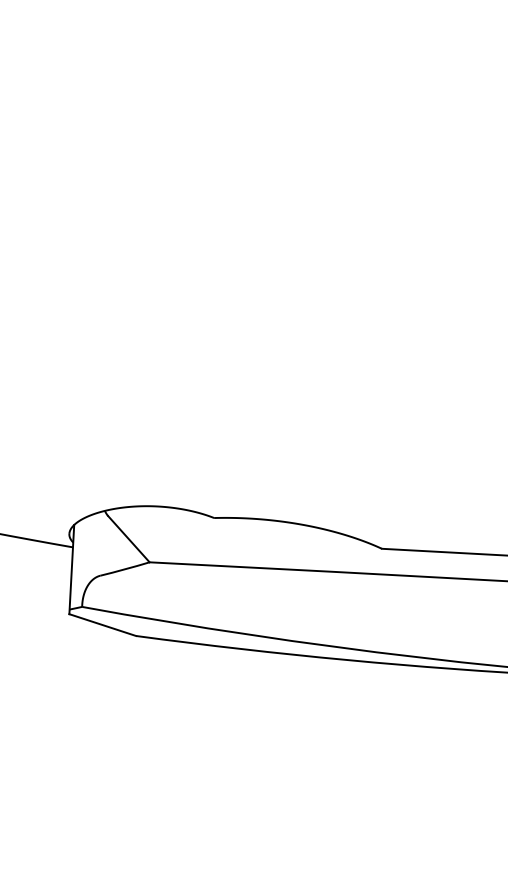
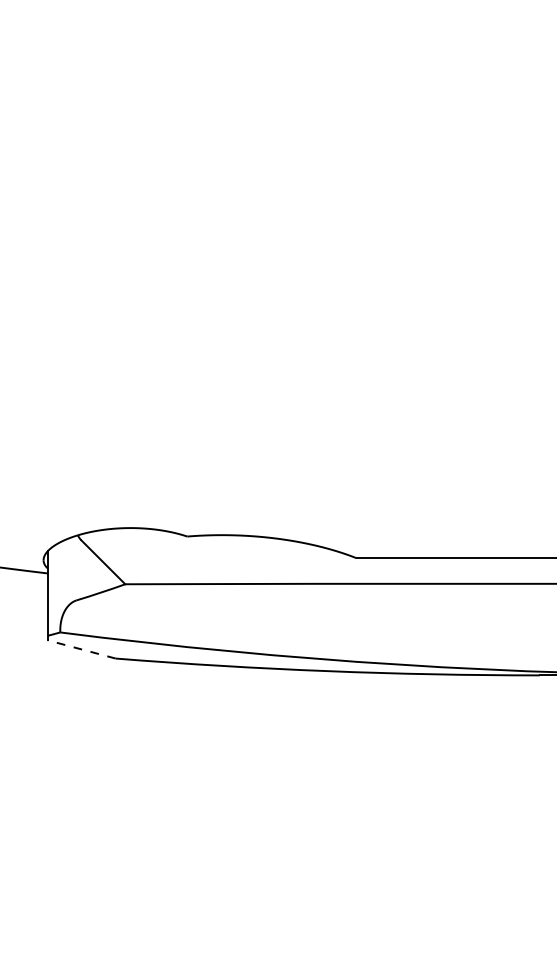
line: (102, 625) -> (81, 649), solid -> dashed

